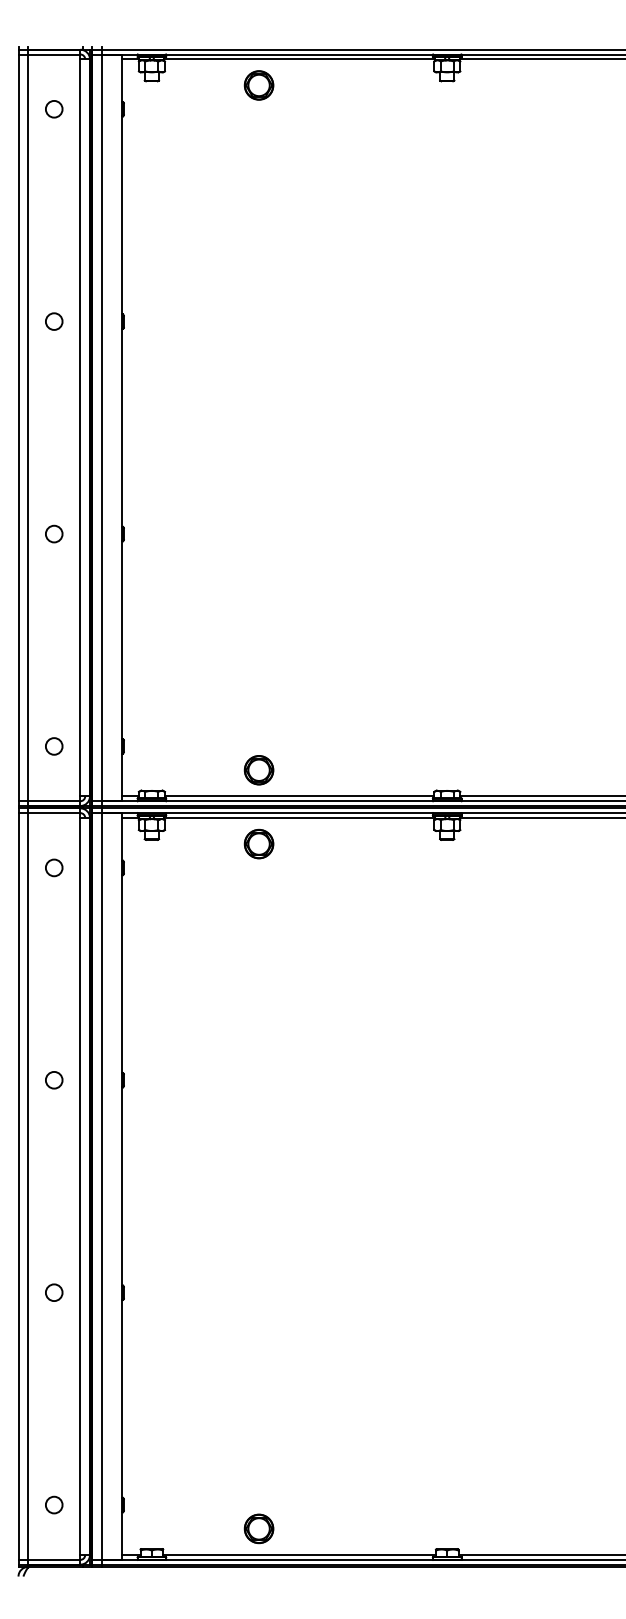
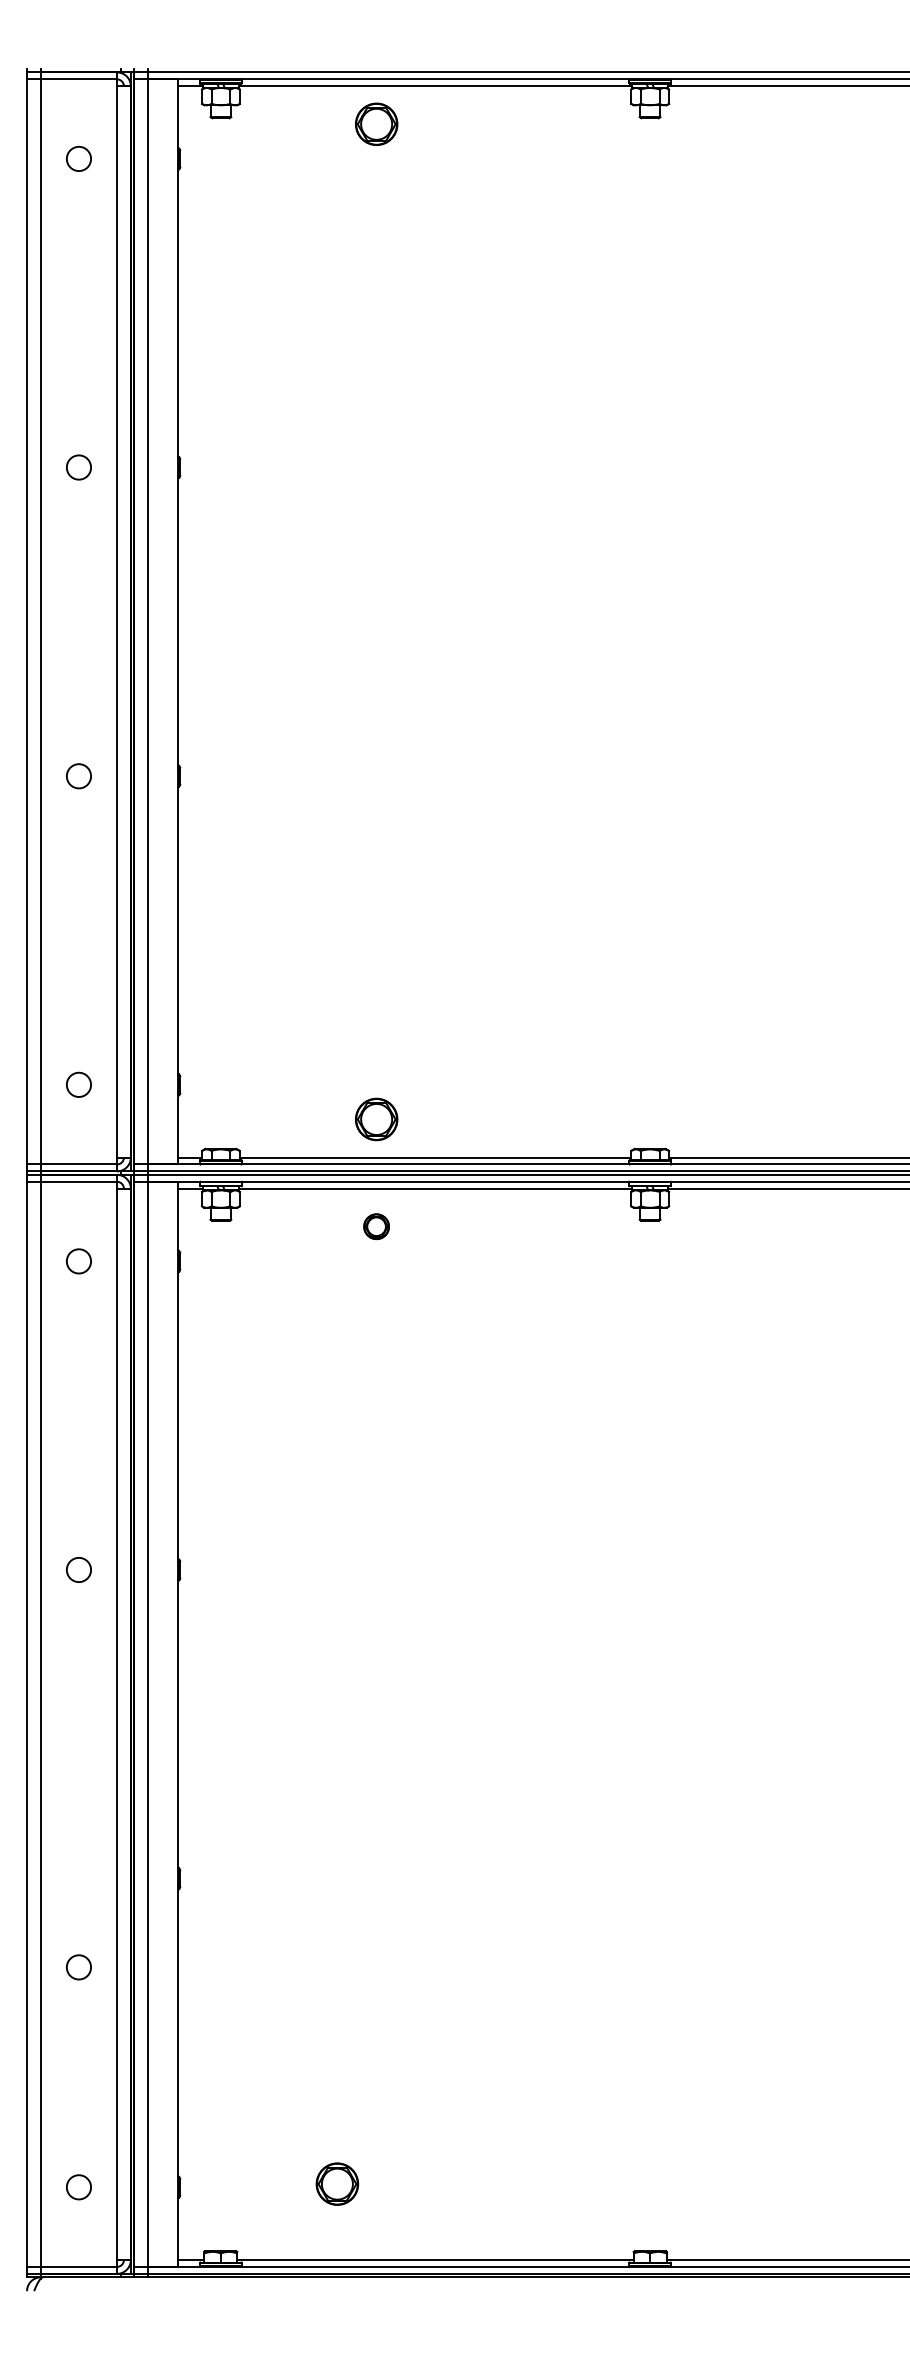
part: (258, 843) -> (375, 1225), size x0.6
circle: (54, 1292) -> (79, 1967), moved
part: (258, 1528) -> (336, 2183), moved

